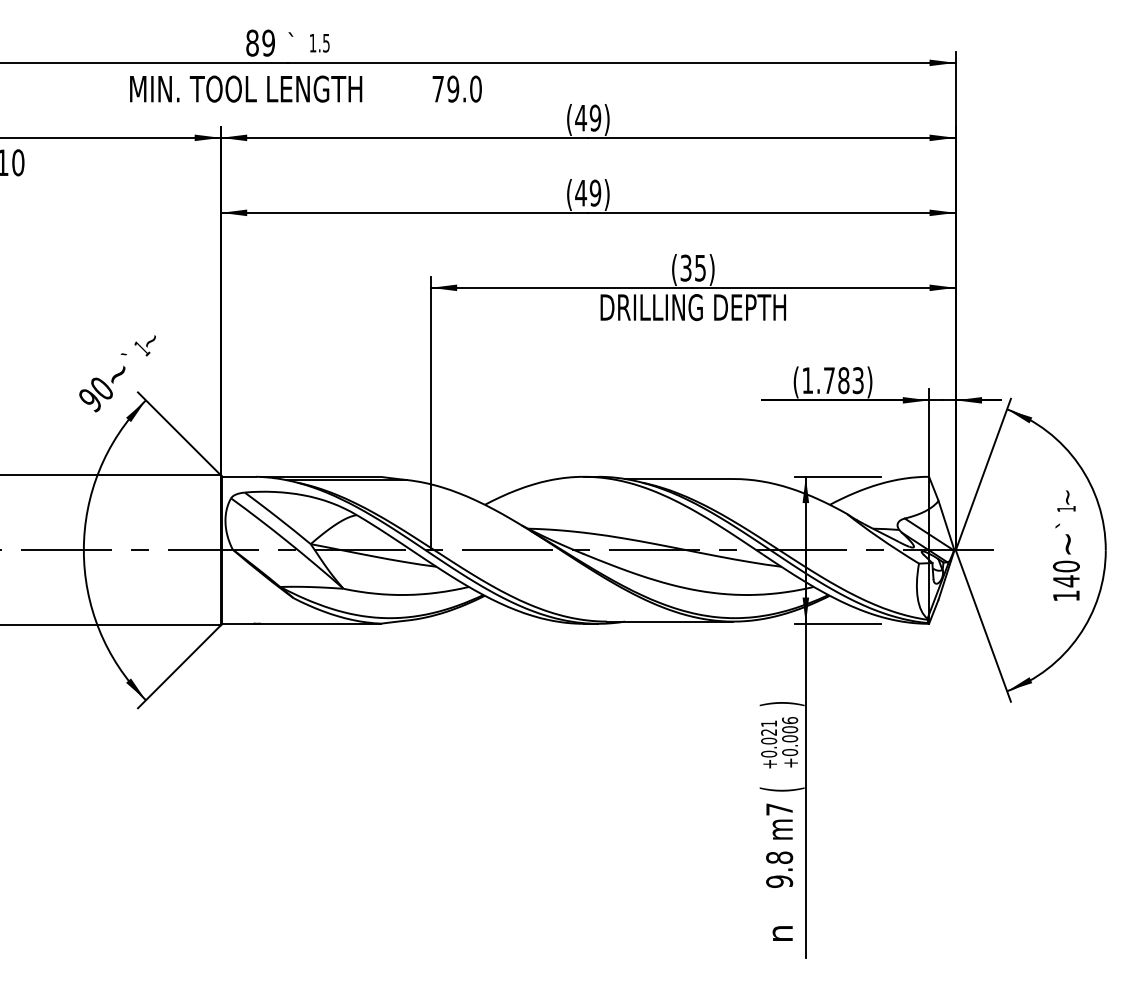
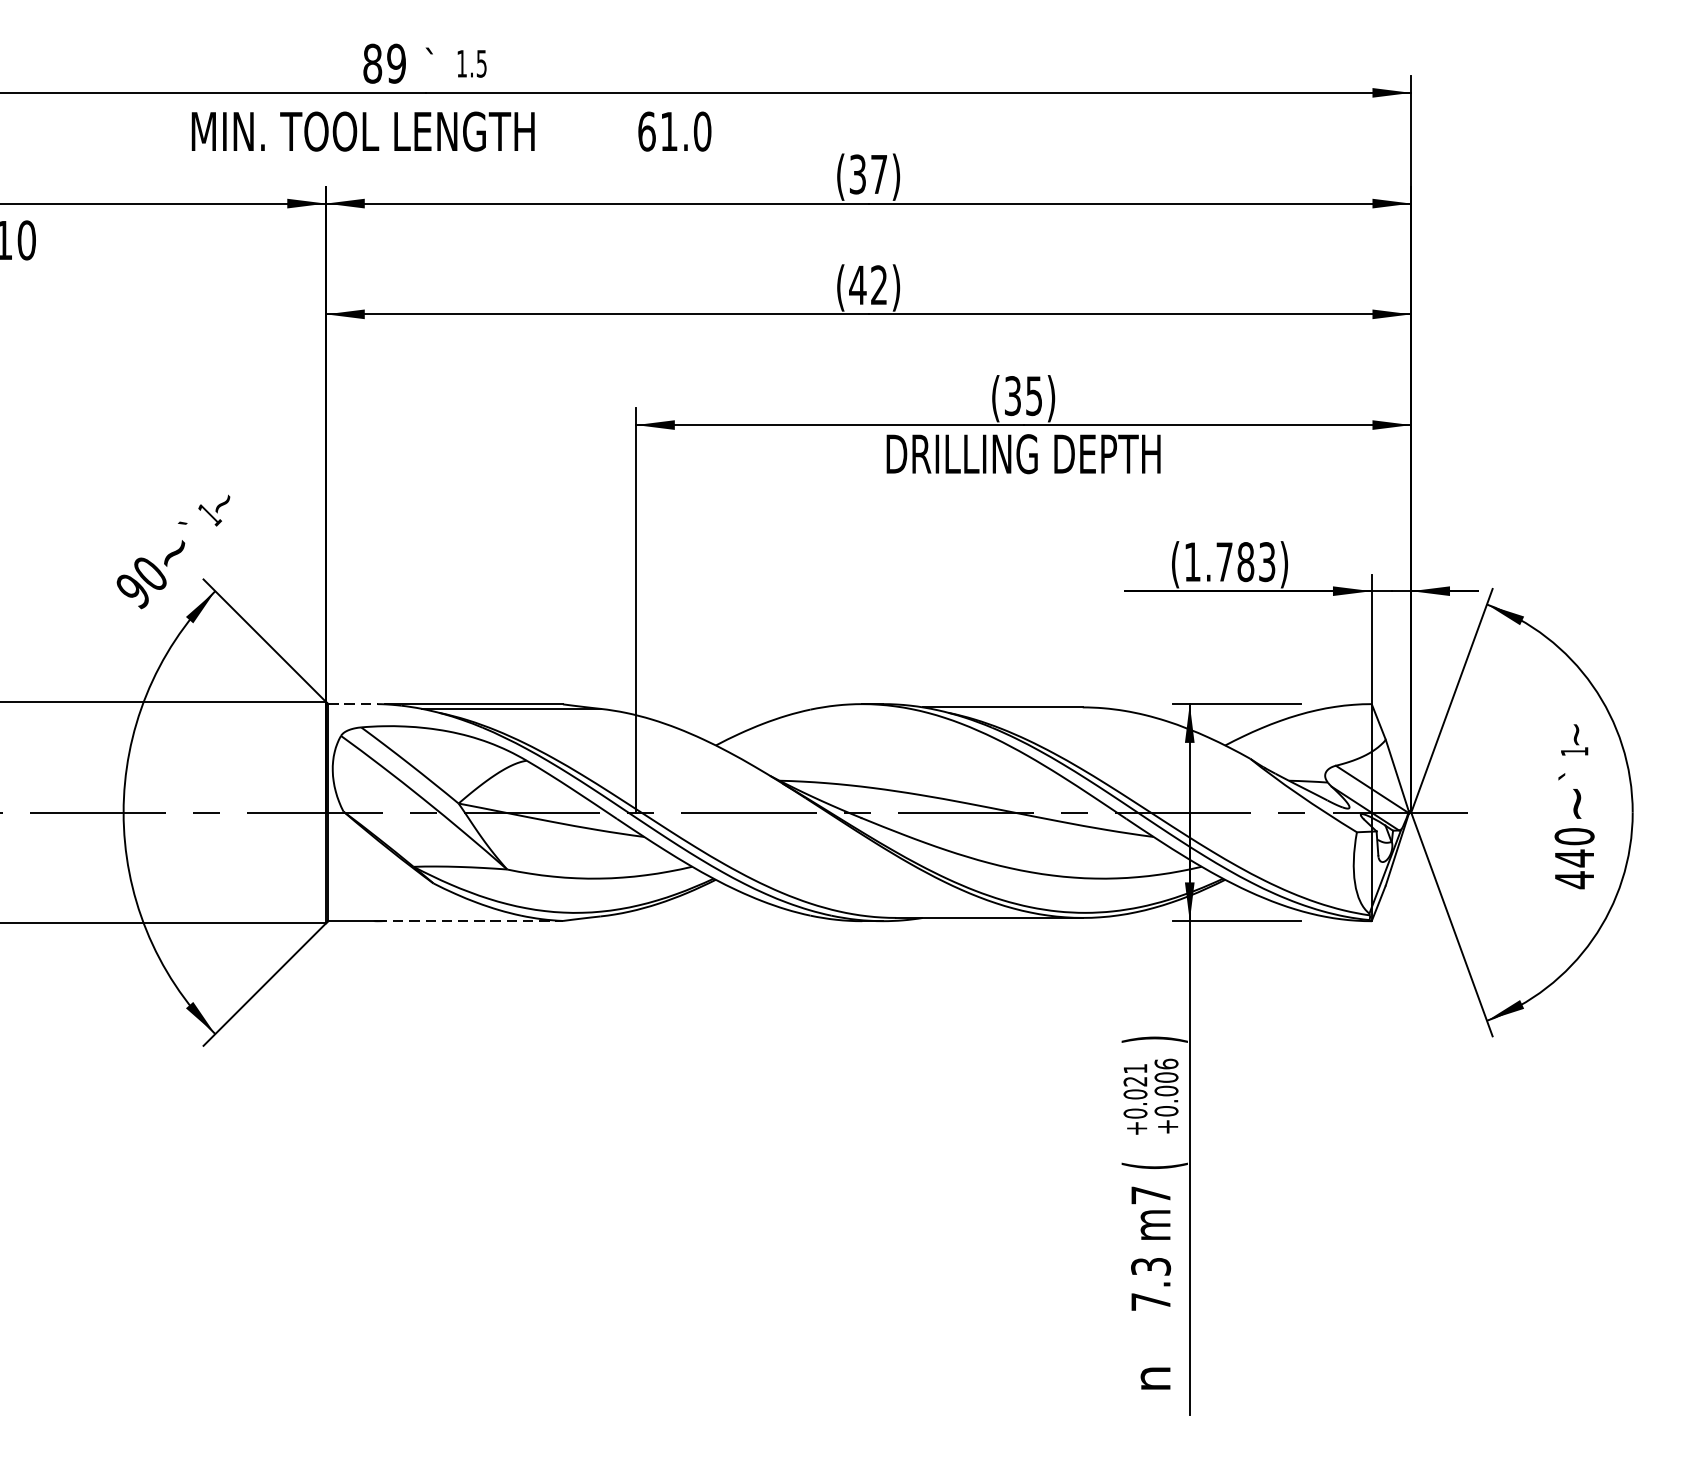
text: (445, 88) -> (657, 130), 79.0 -> 61.0
text: (588, 117) -> (868, 173), (49) -> (37)
text: (595, 192) -> (879, 284), (49) -> (42)
line: (239, 476) -> (353, 703), solid -> dashed
text: (1066, 596) -> (1574, 880), 140 -> 440
line: (318, 623) -> (470, 920), solid -> dashed
text: (779, 869) -> (1150, 1284), 9.8 -> 7.3

